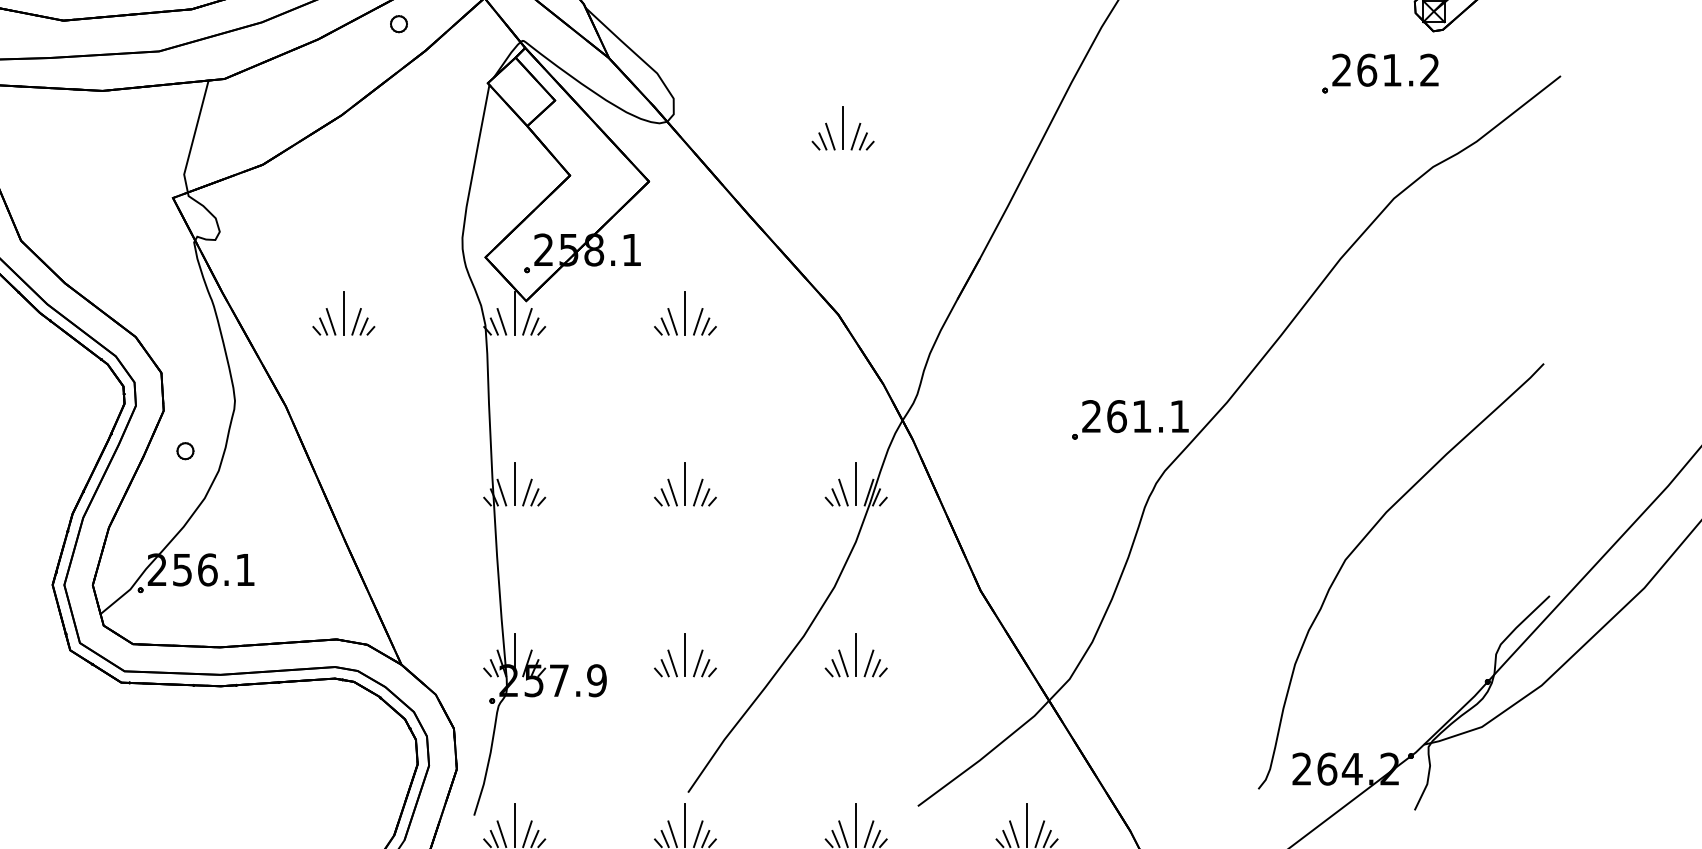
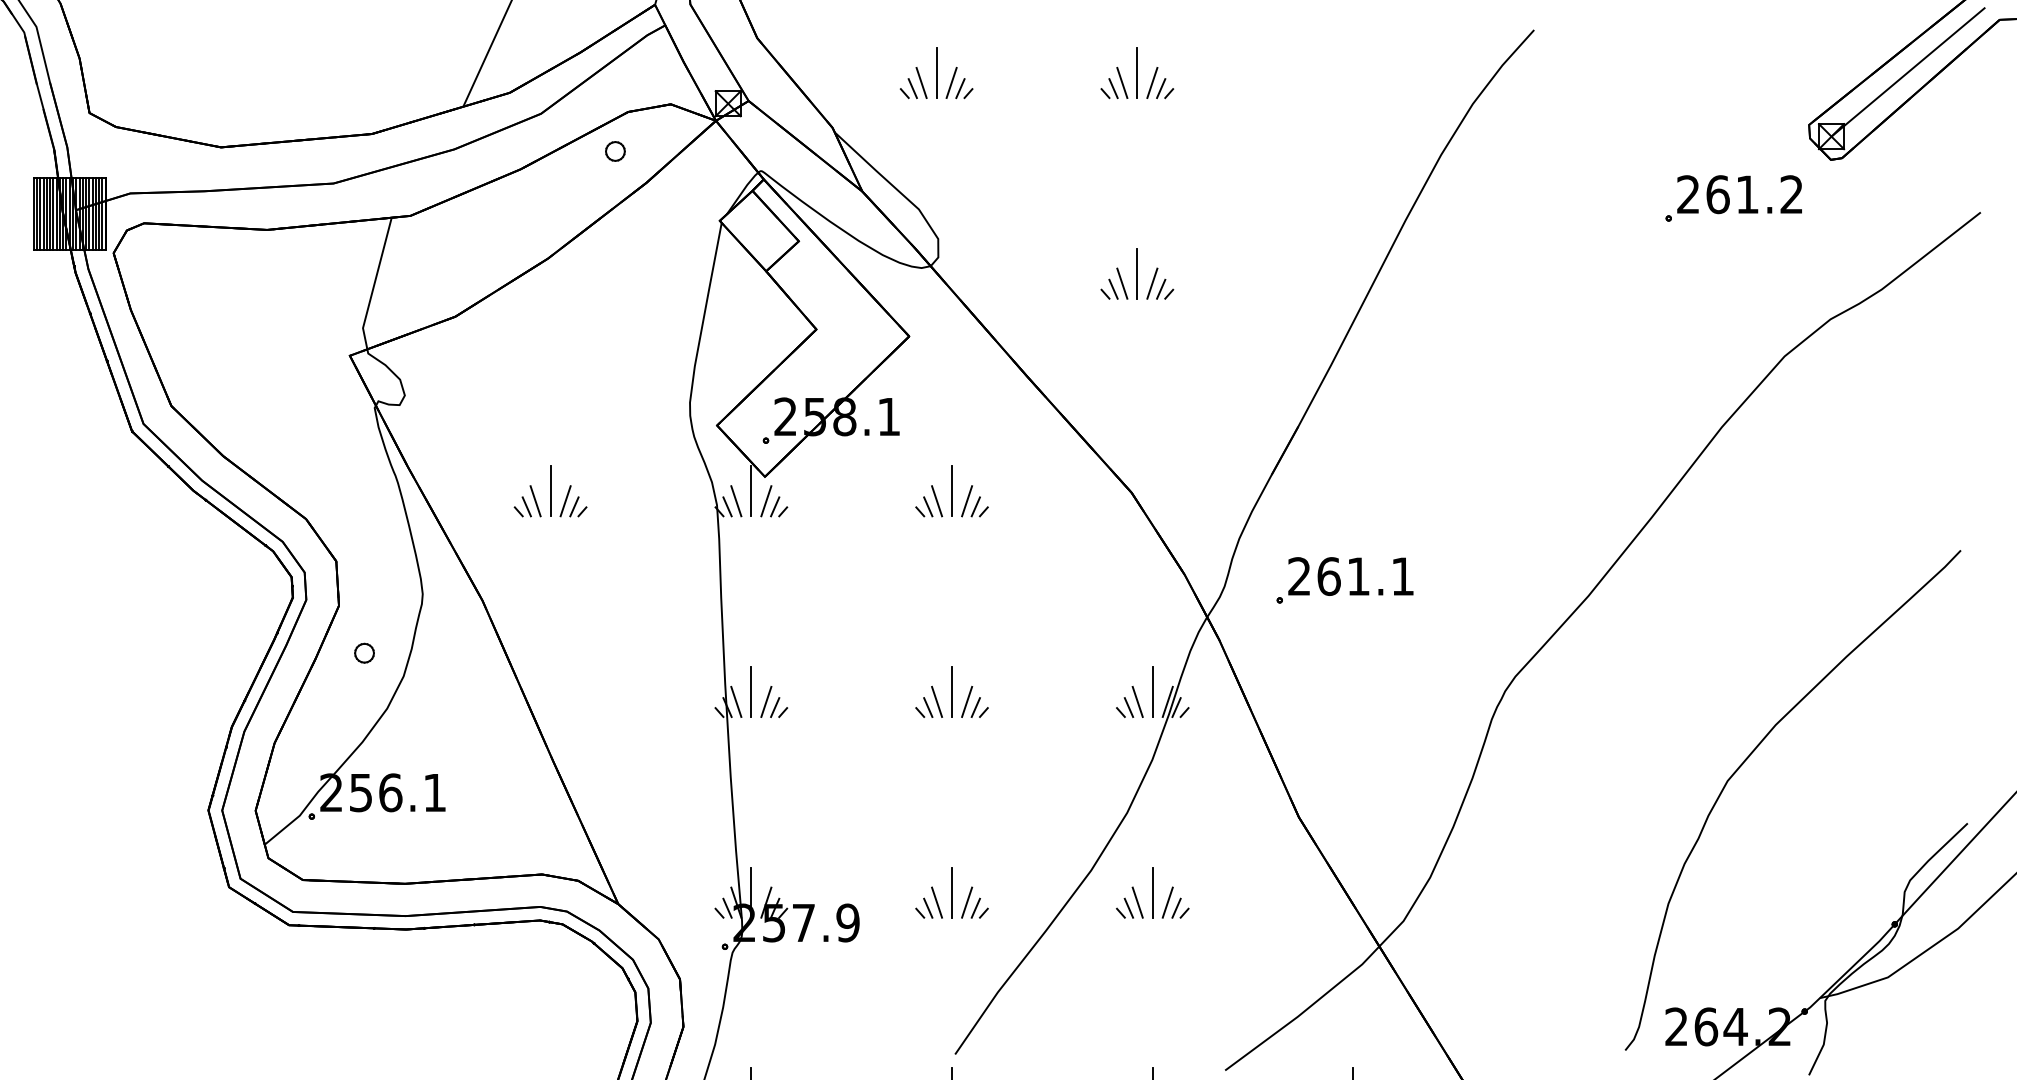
part: (1380, 73) -> (1733, 198), moved
part: (1130, 419) -> (1344, 580), moved

